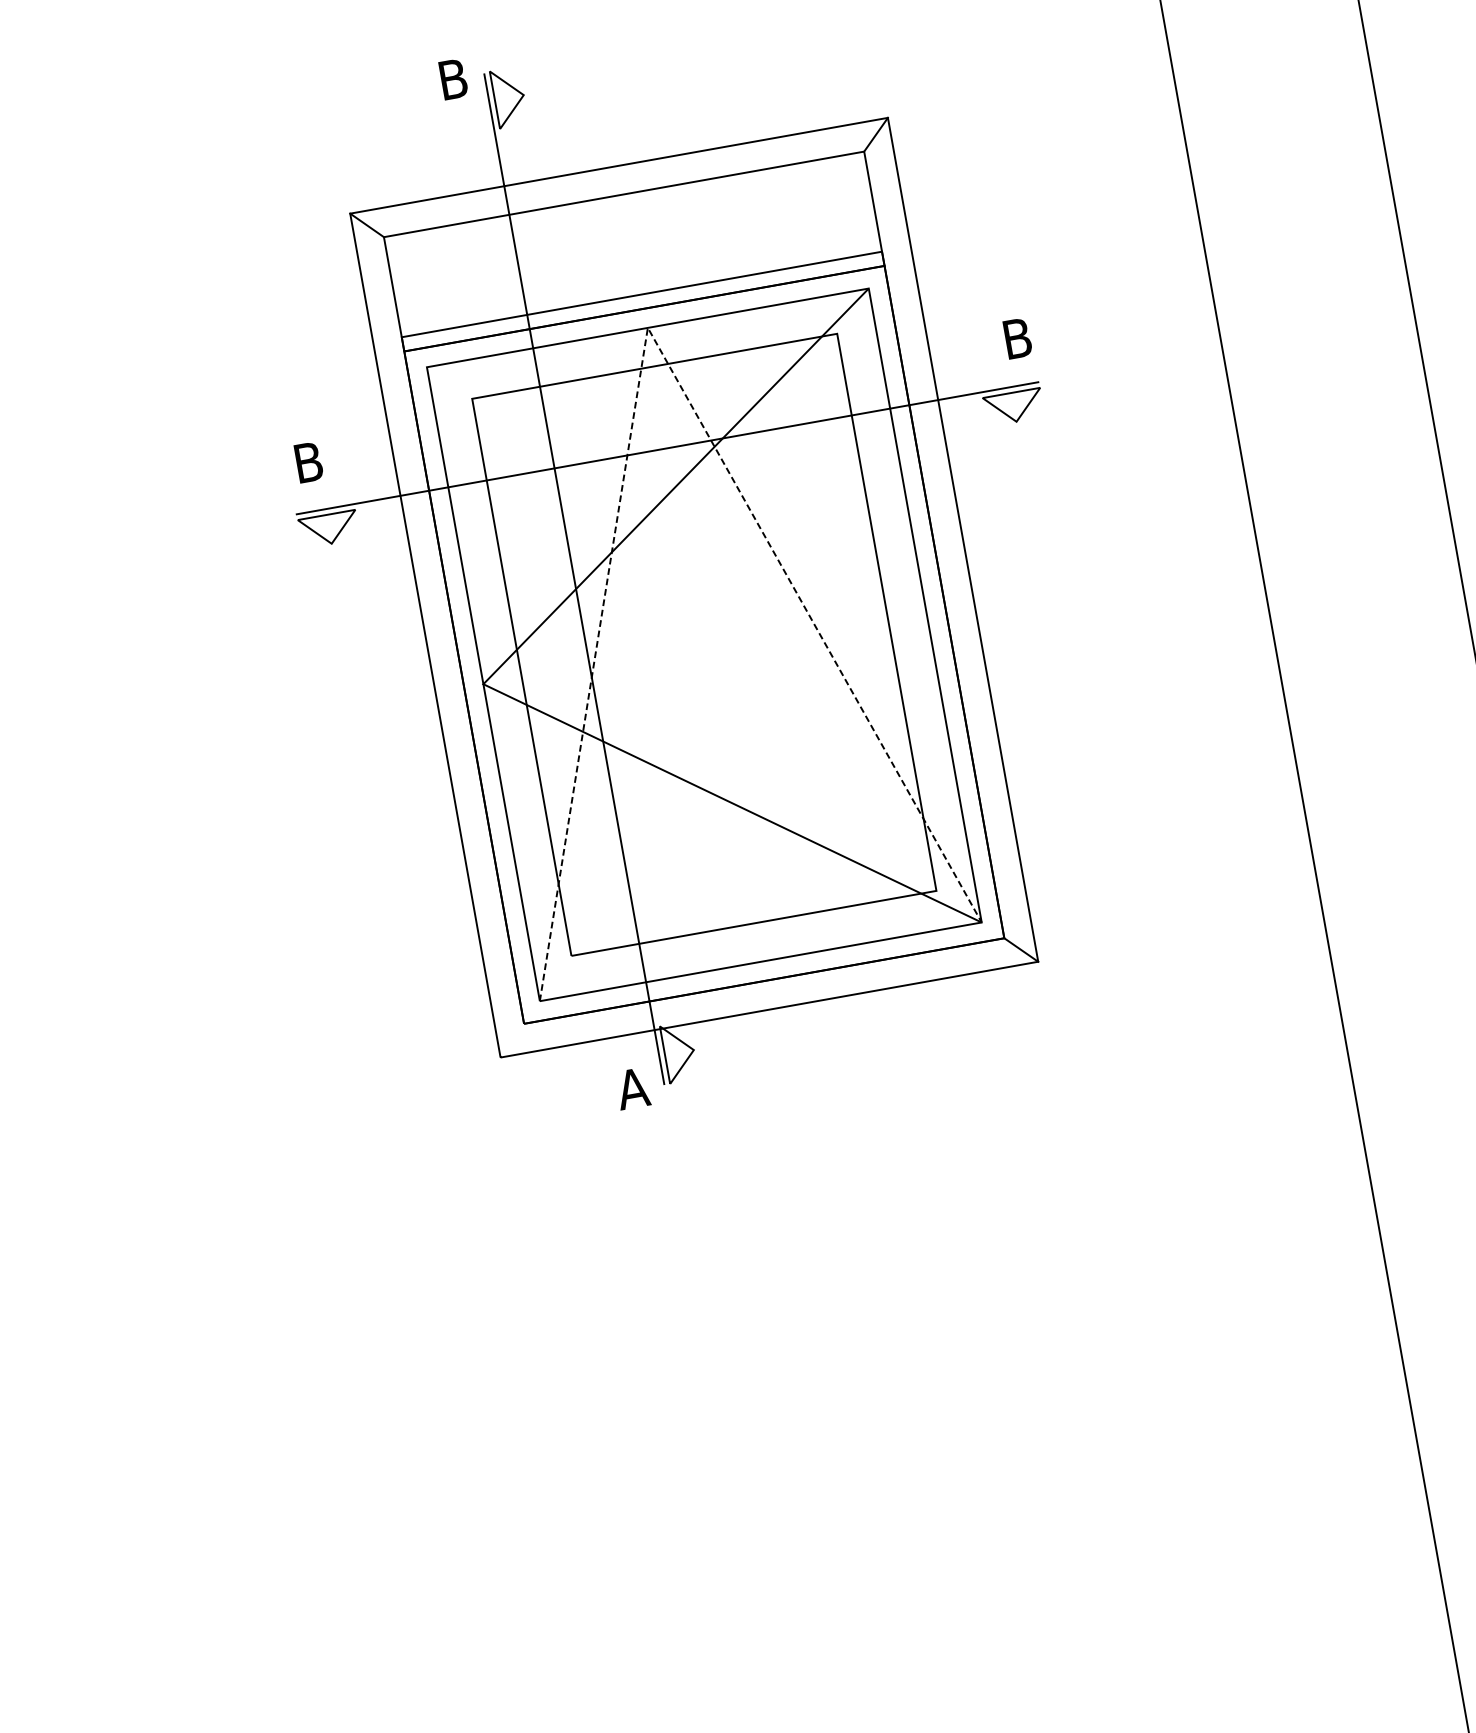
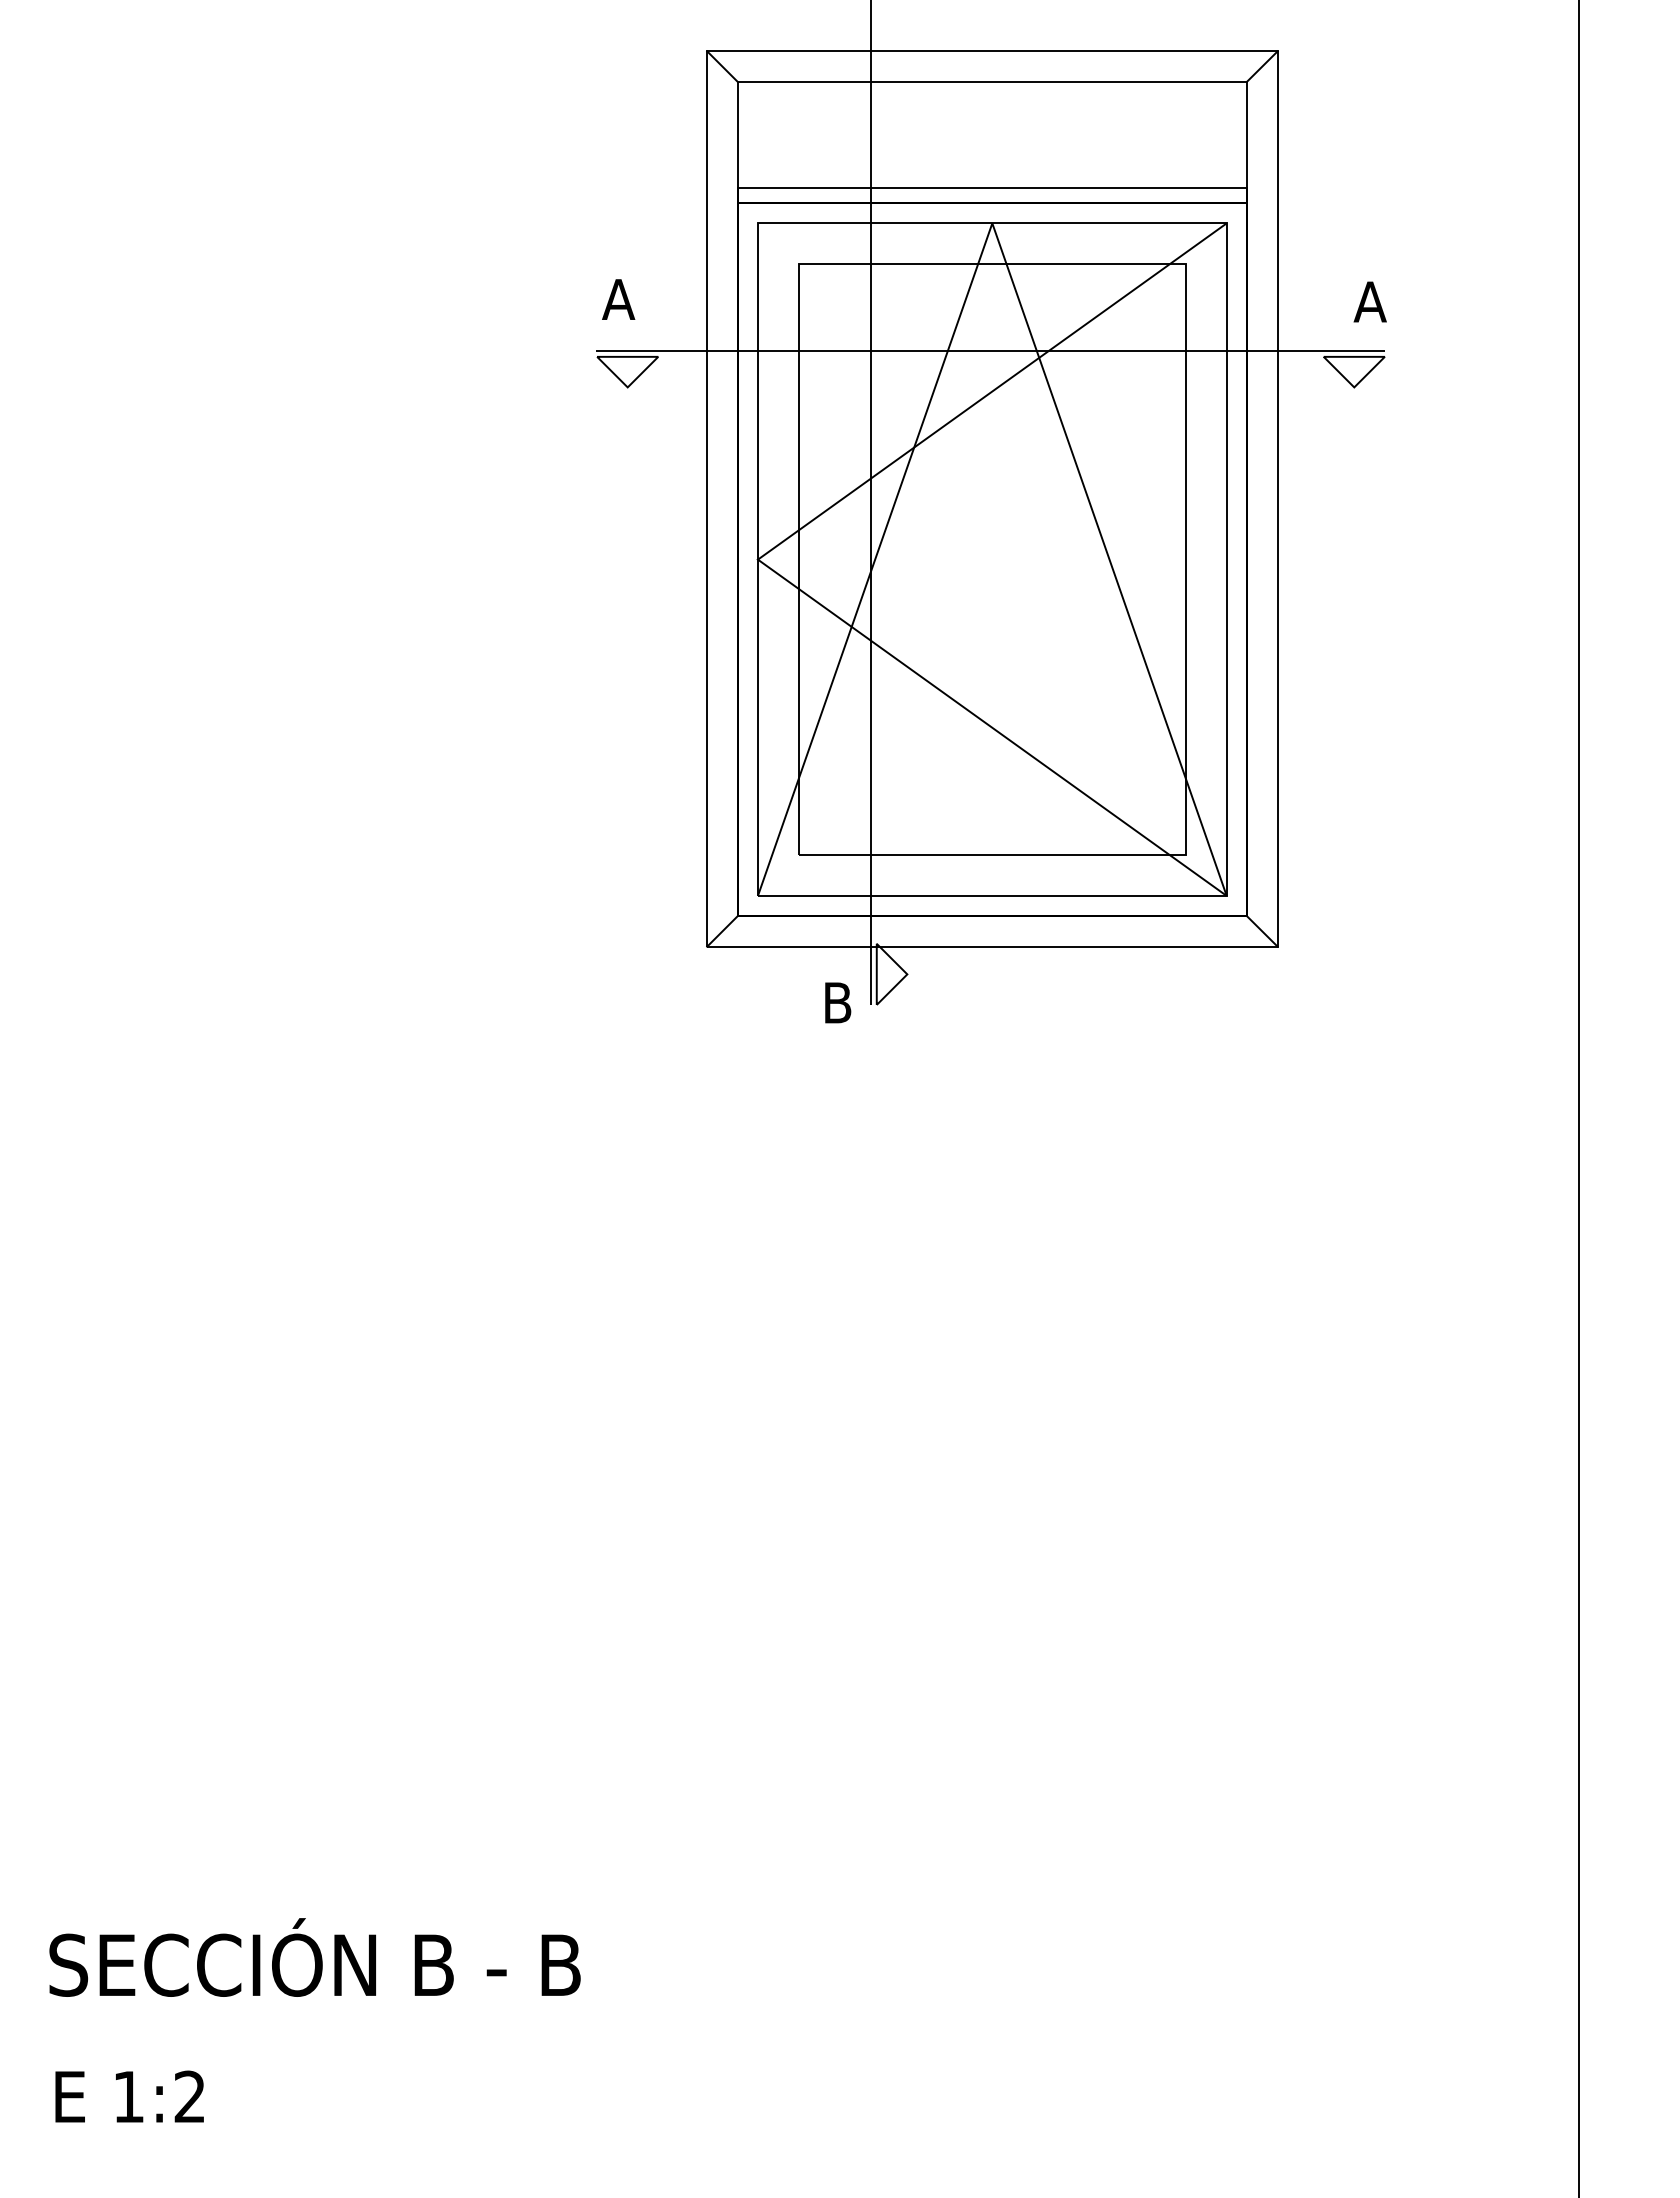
line: (648, 328) -> (992, 223), dashed -> solid
text: (1016, 338) -> (1369, 301), B -> A
text: (308, 462) -> (618, 299), B -> A
line: (512, 1040) -> (722, 931), added
text: (632, 1088) -> (837, 1002), A -> B

